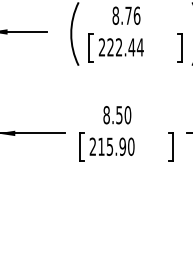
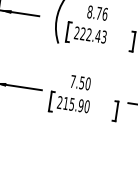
text: (139, 47) -> (103, 37), 222.44 -> 222.43
text: (106, 115) -> (72, 81), 8.50 -> 7.50

